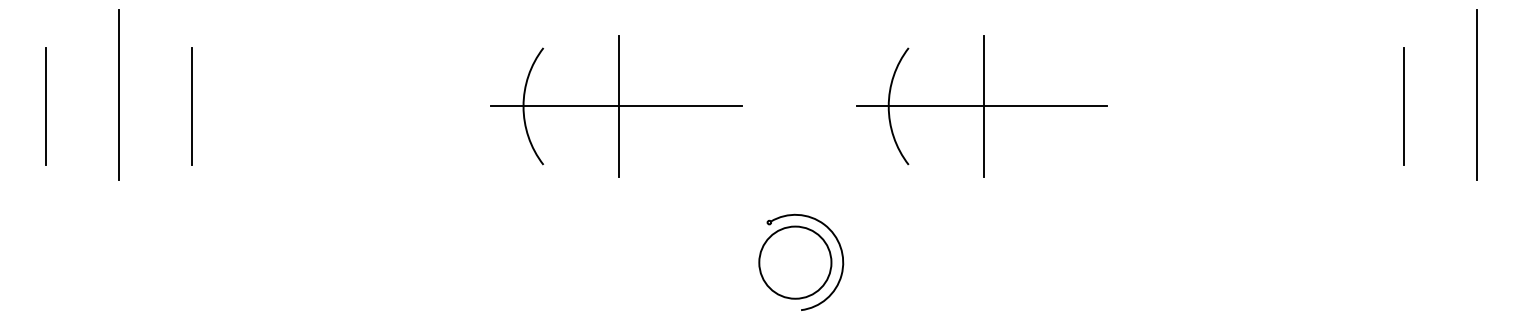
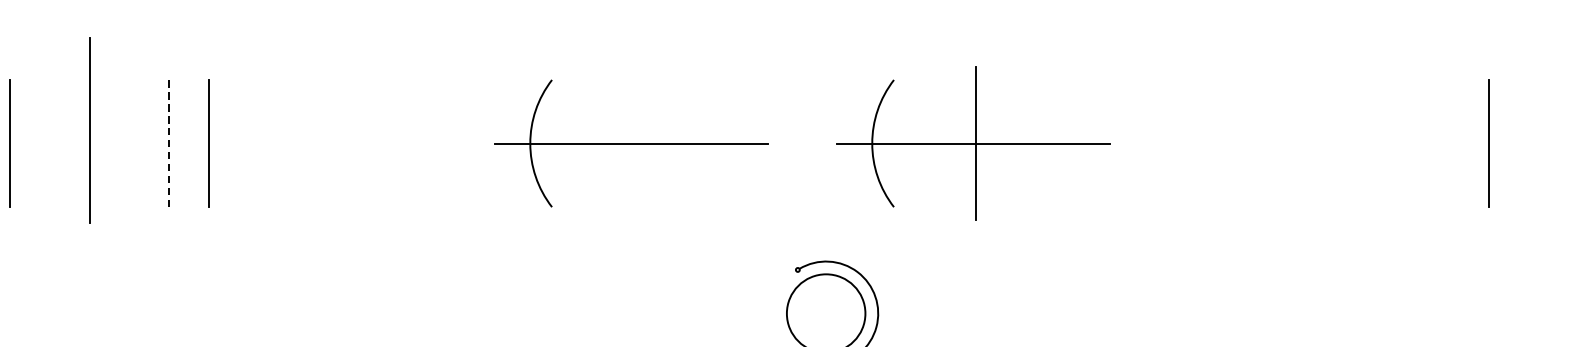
line: (1477, 94) -> (1568, 130), removed
line: (191, 106) -> (168, 143), solid -> dashed
line: (228, 106) -> (209, 143), added
line: (618, 106) -> (633, 143), removed
part: (981, 106) -> (973, 143), moved

